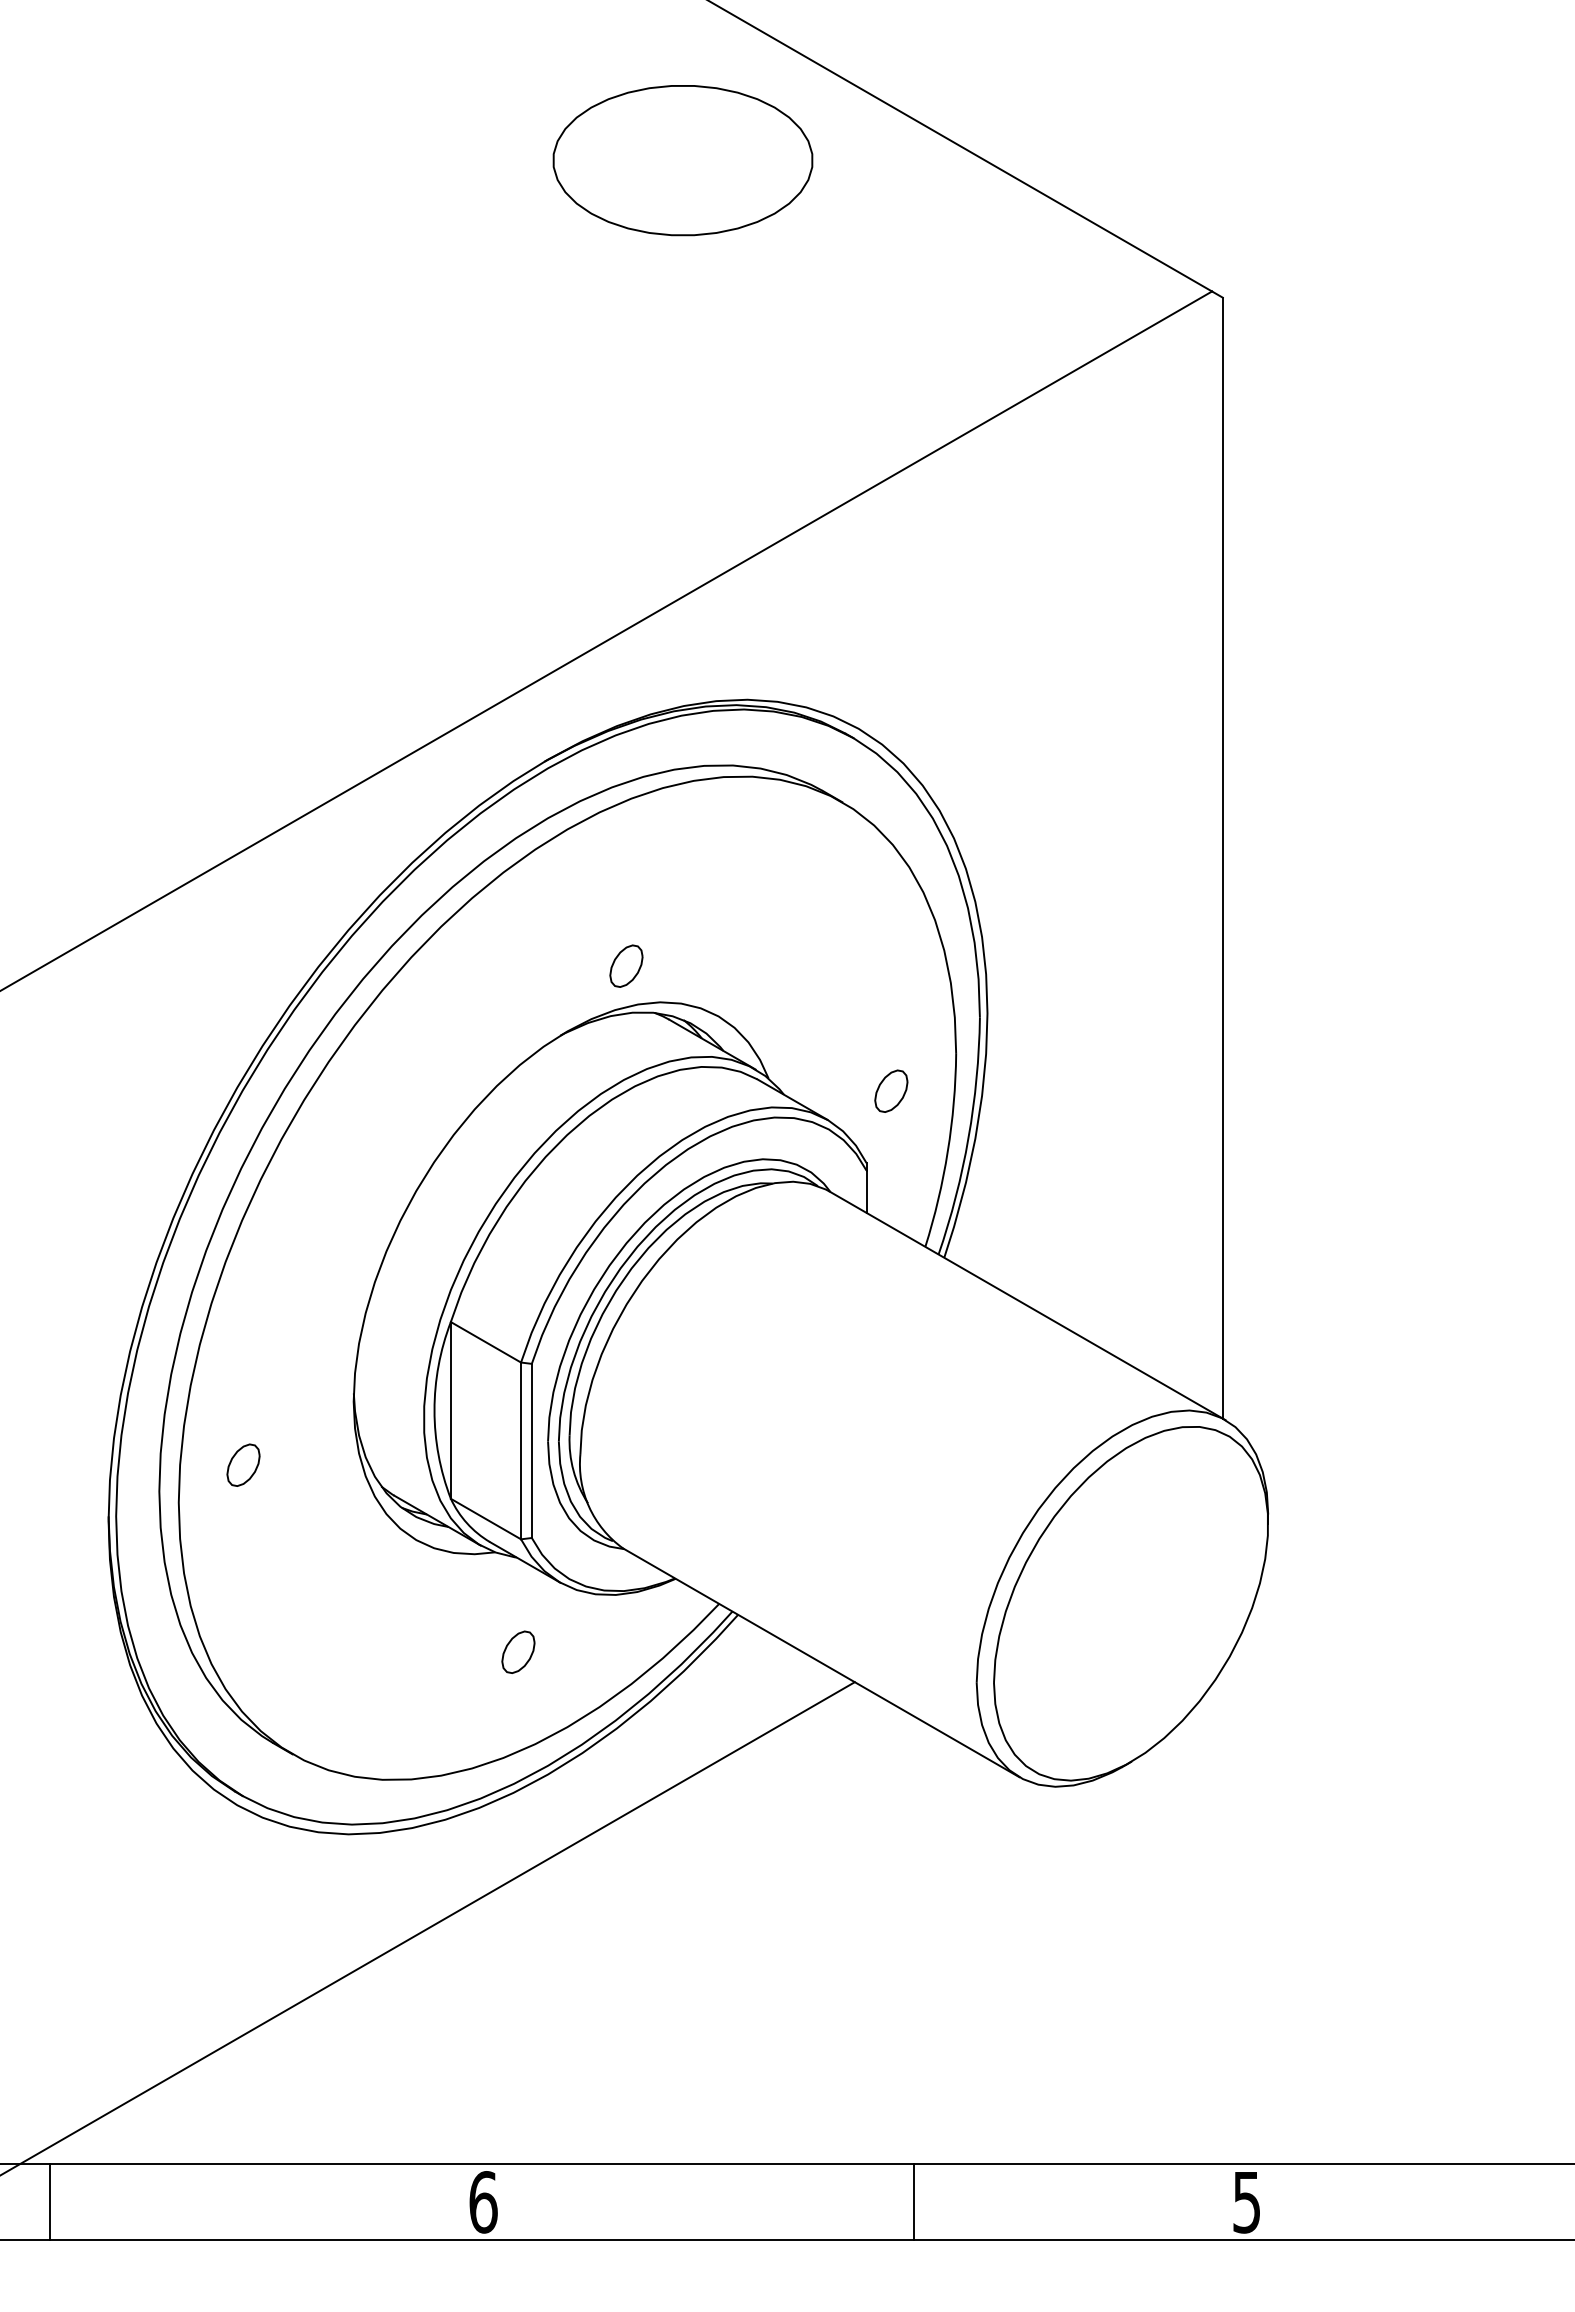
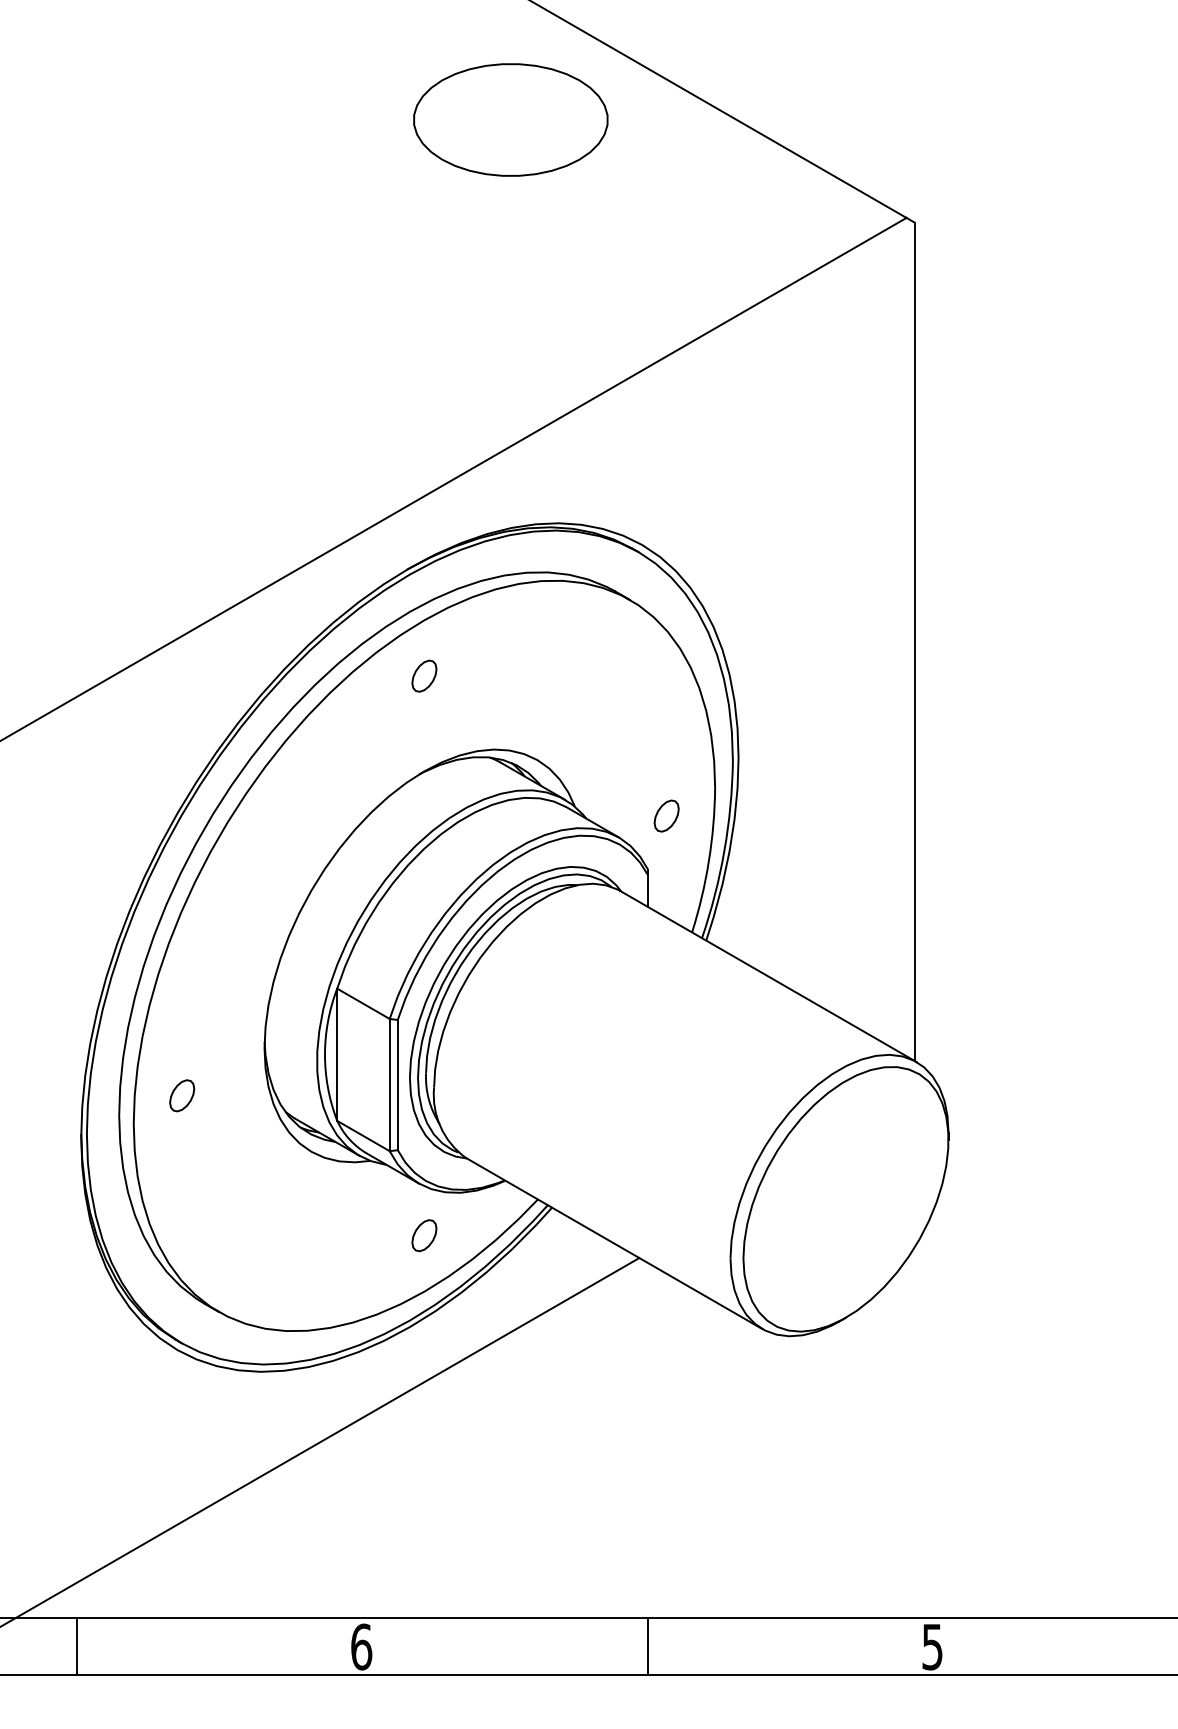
part: (626, 965) -> (424, 675), moved
part: (518, 1651) -> (424, 1235), moved
line: (50, 2201) -> (76, 1646), moved
line: (913, 2201) -> (647, 1646), moved

